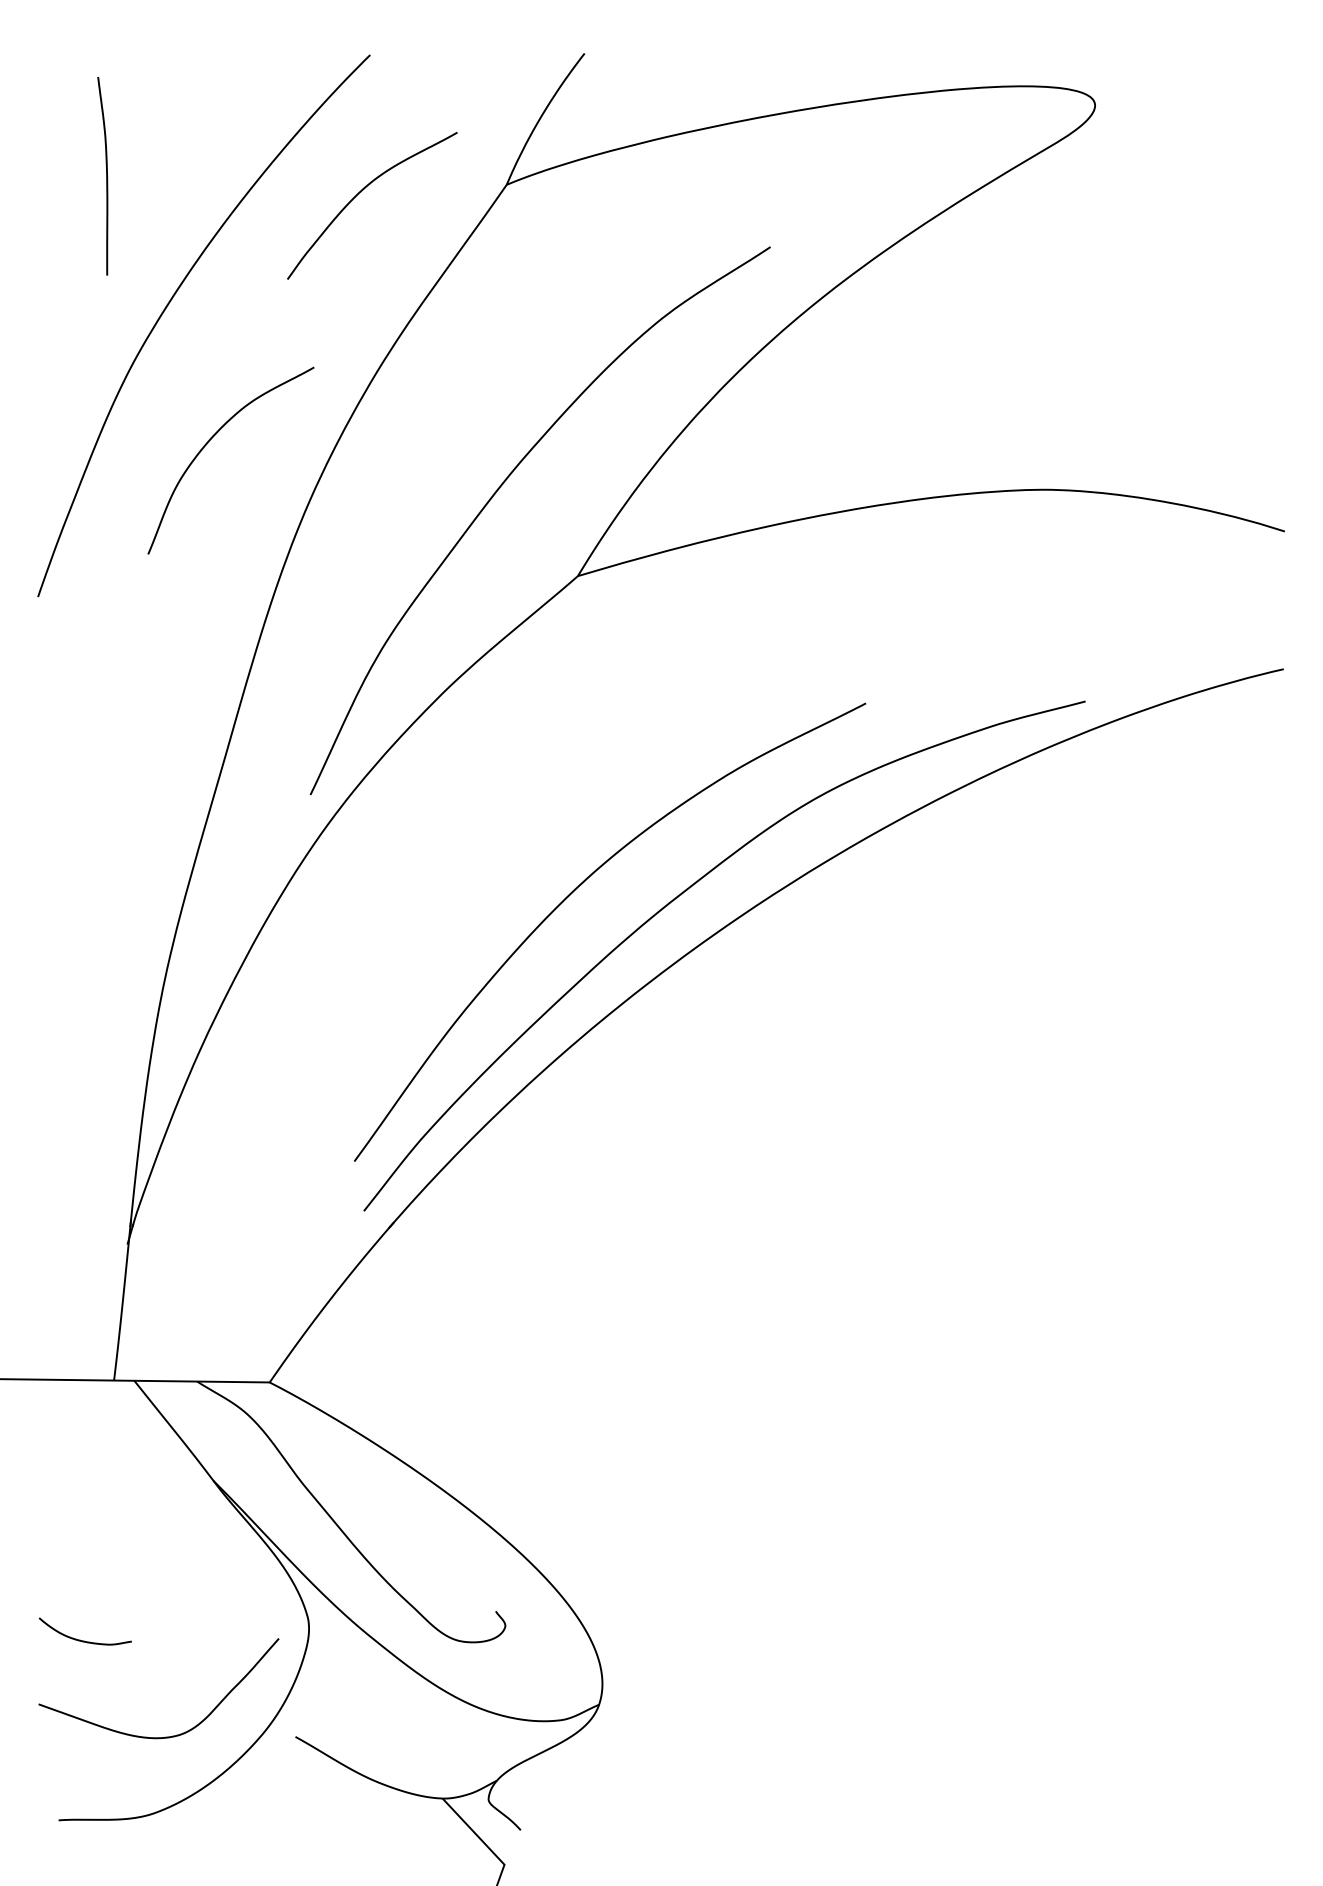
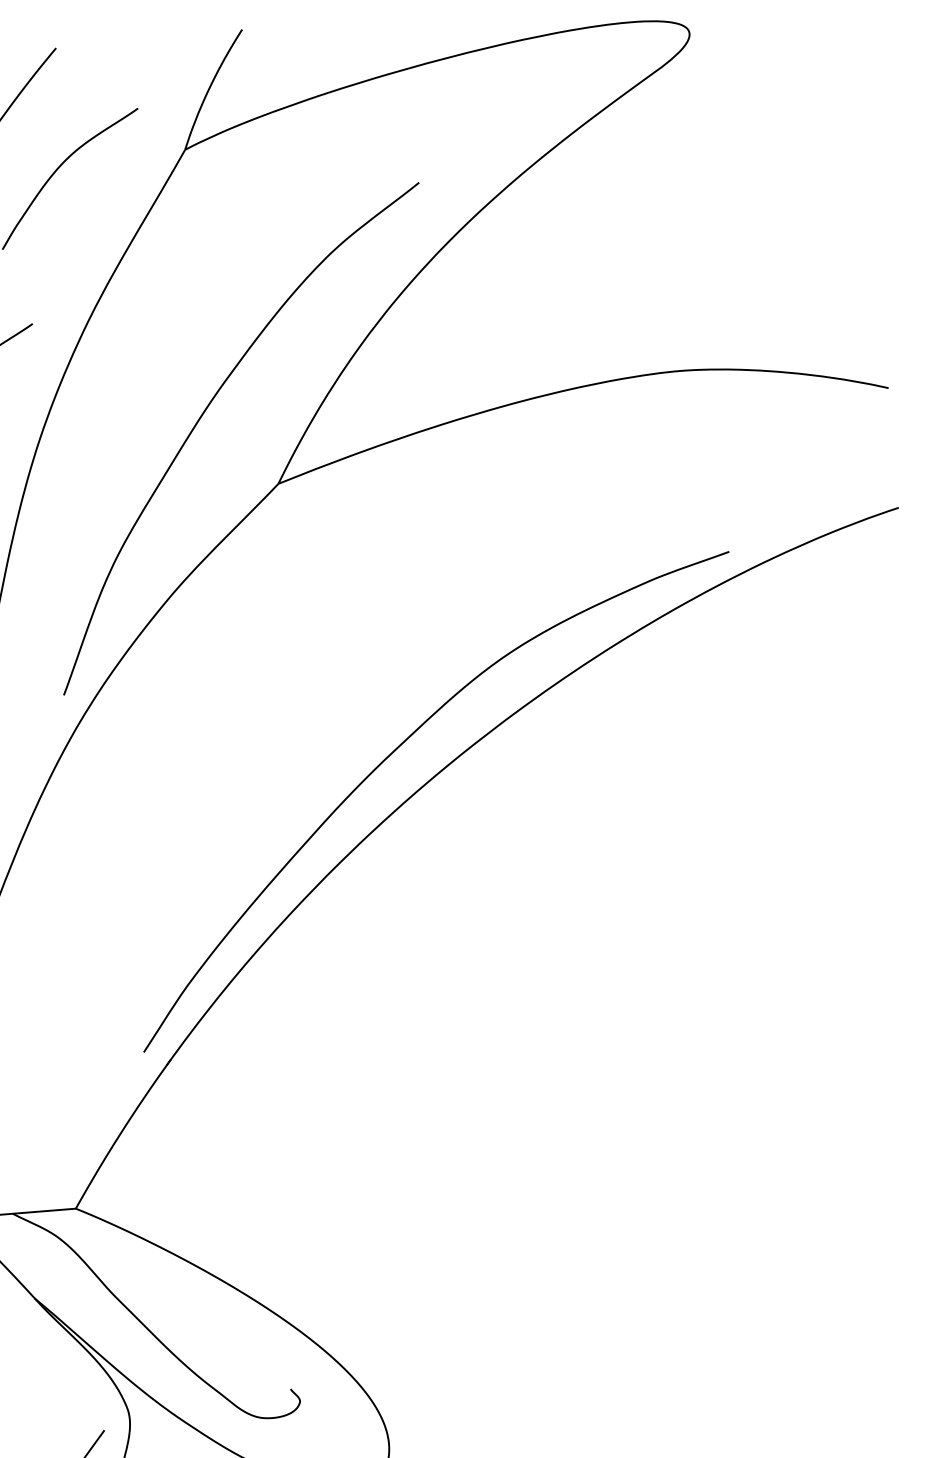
curve: (572, 893) -> (299, 759), removed

